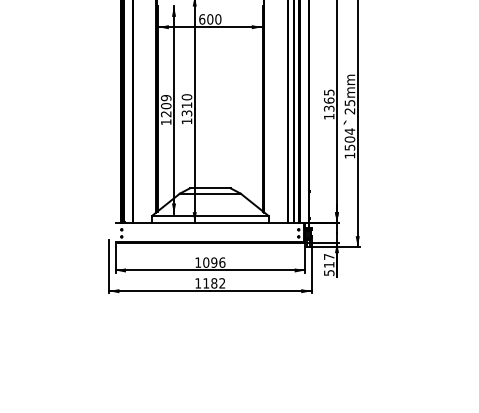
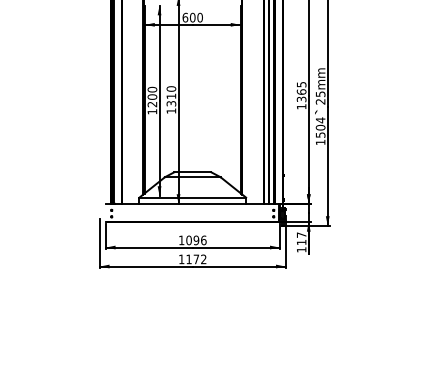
text: (166, 98) -> (152, 90), 1209 -> 1200
text: (329, 272) -> (301, 249), 517 -> 117
text: (214, 283) -> (196, 259), 1182 -> 1172

